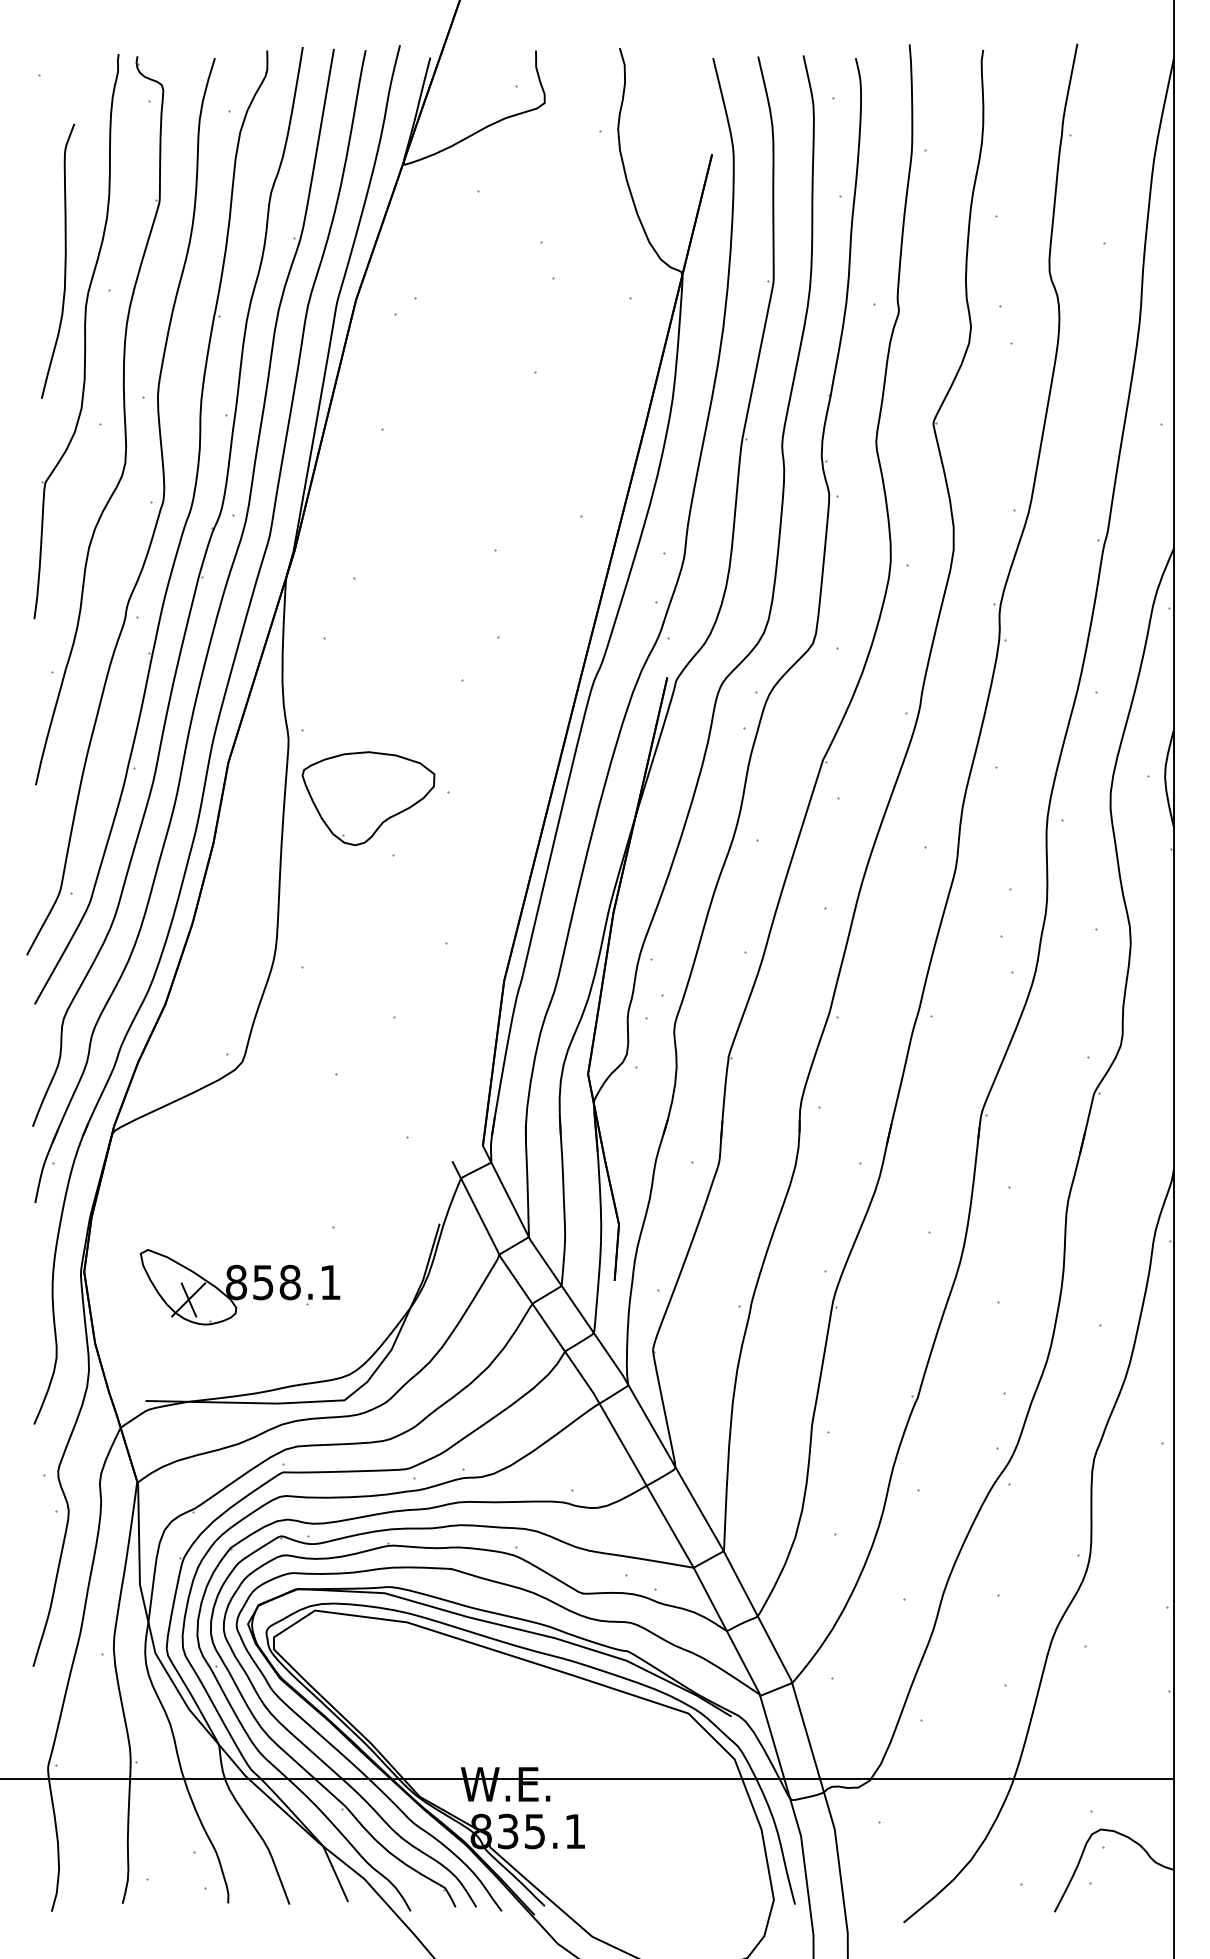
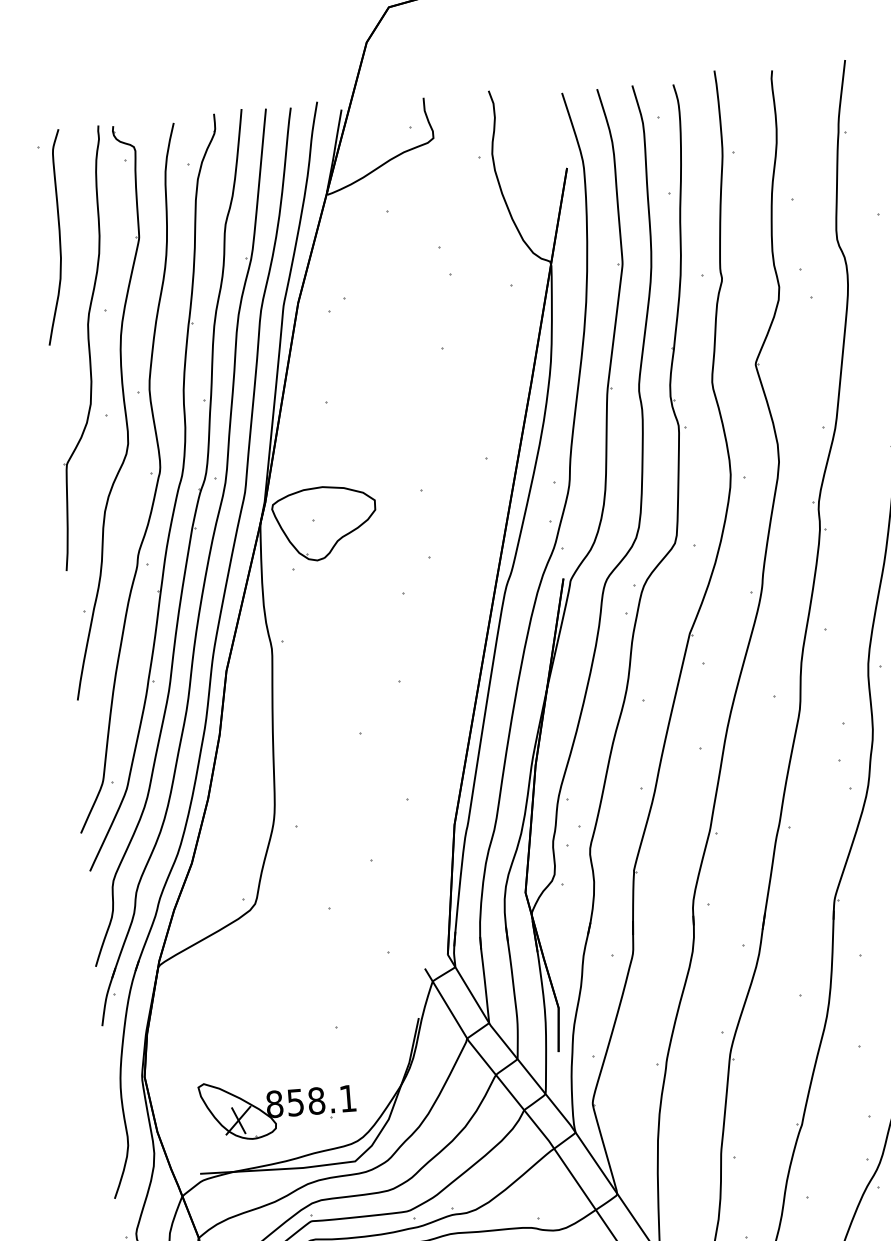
curve: (64, 260) -> (58, 236), moved
part: (368, 798) -> (324, 523), moved
part: (239, 1287) -> (277, 1107), moved

